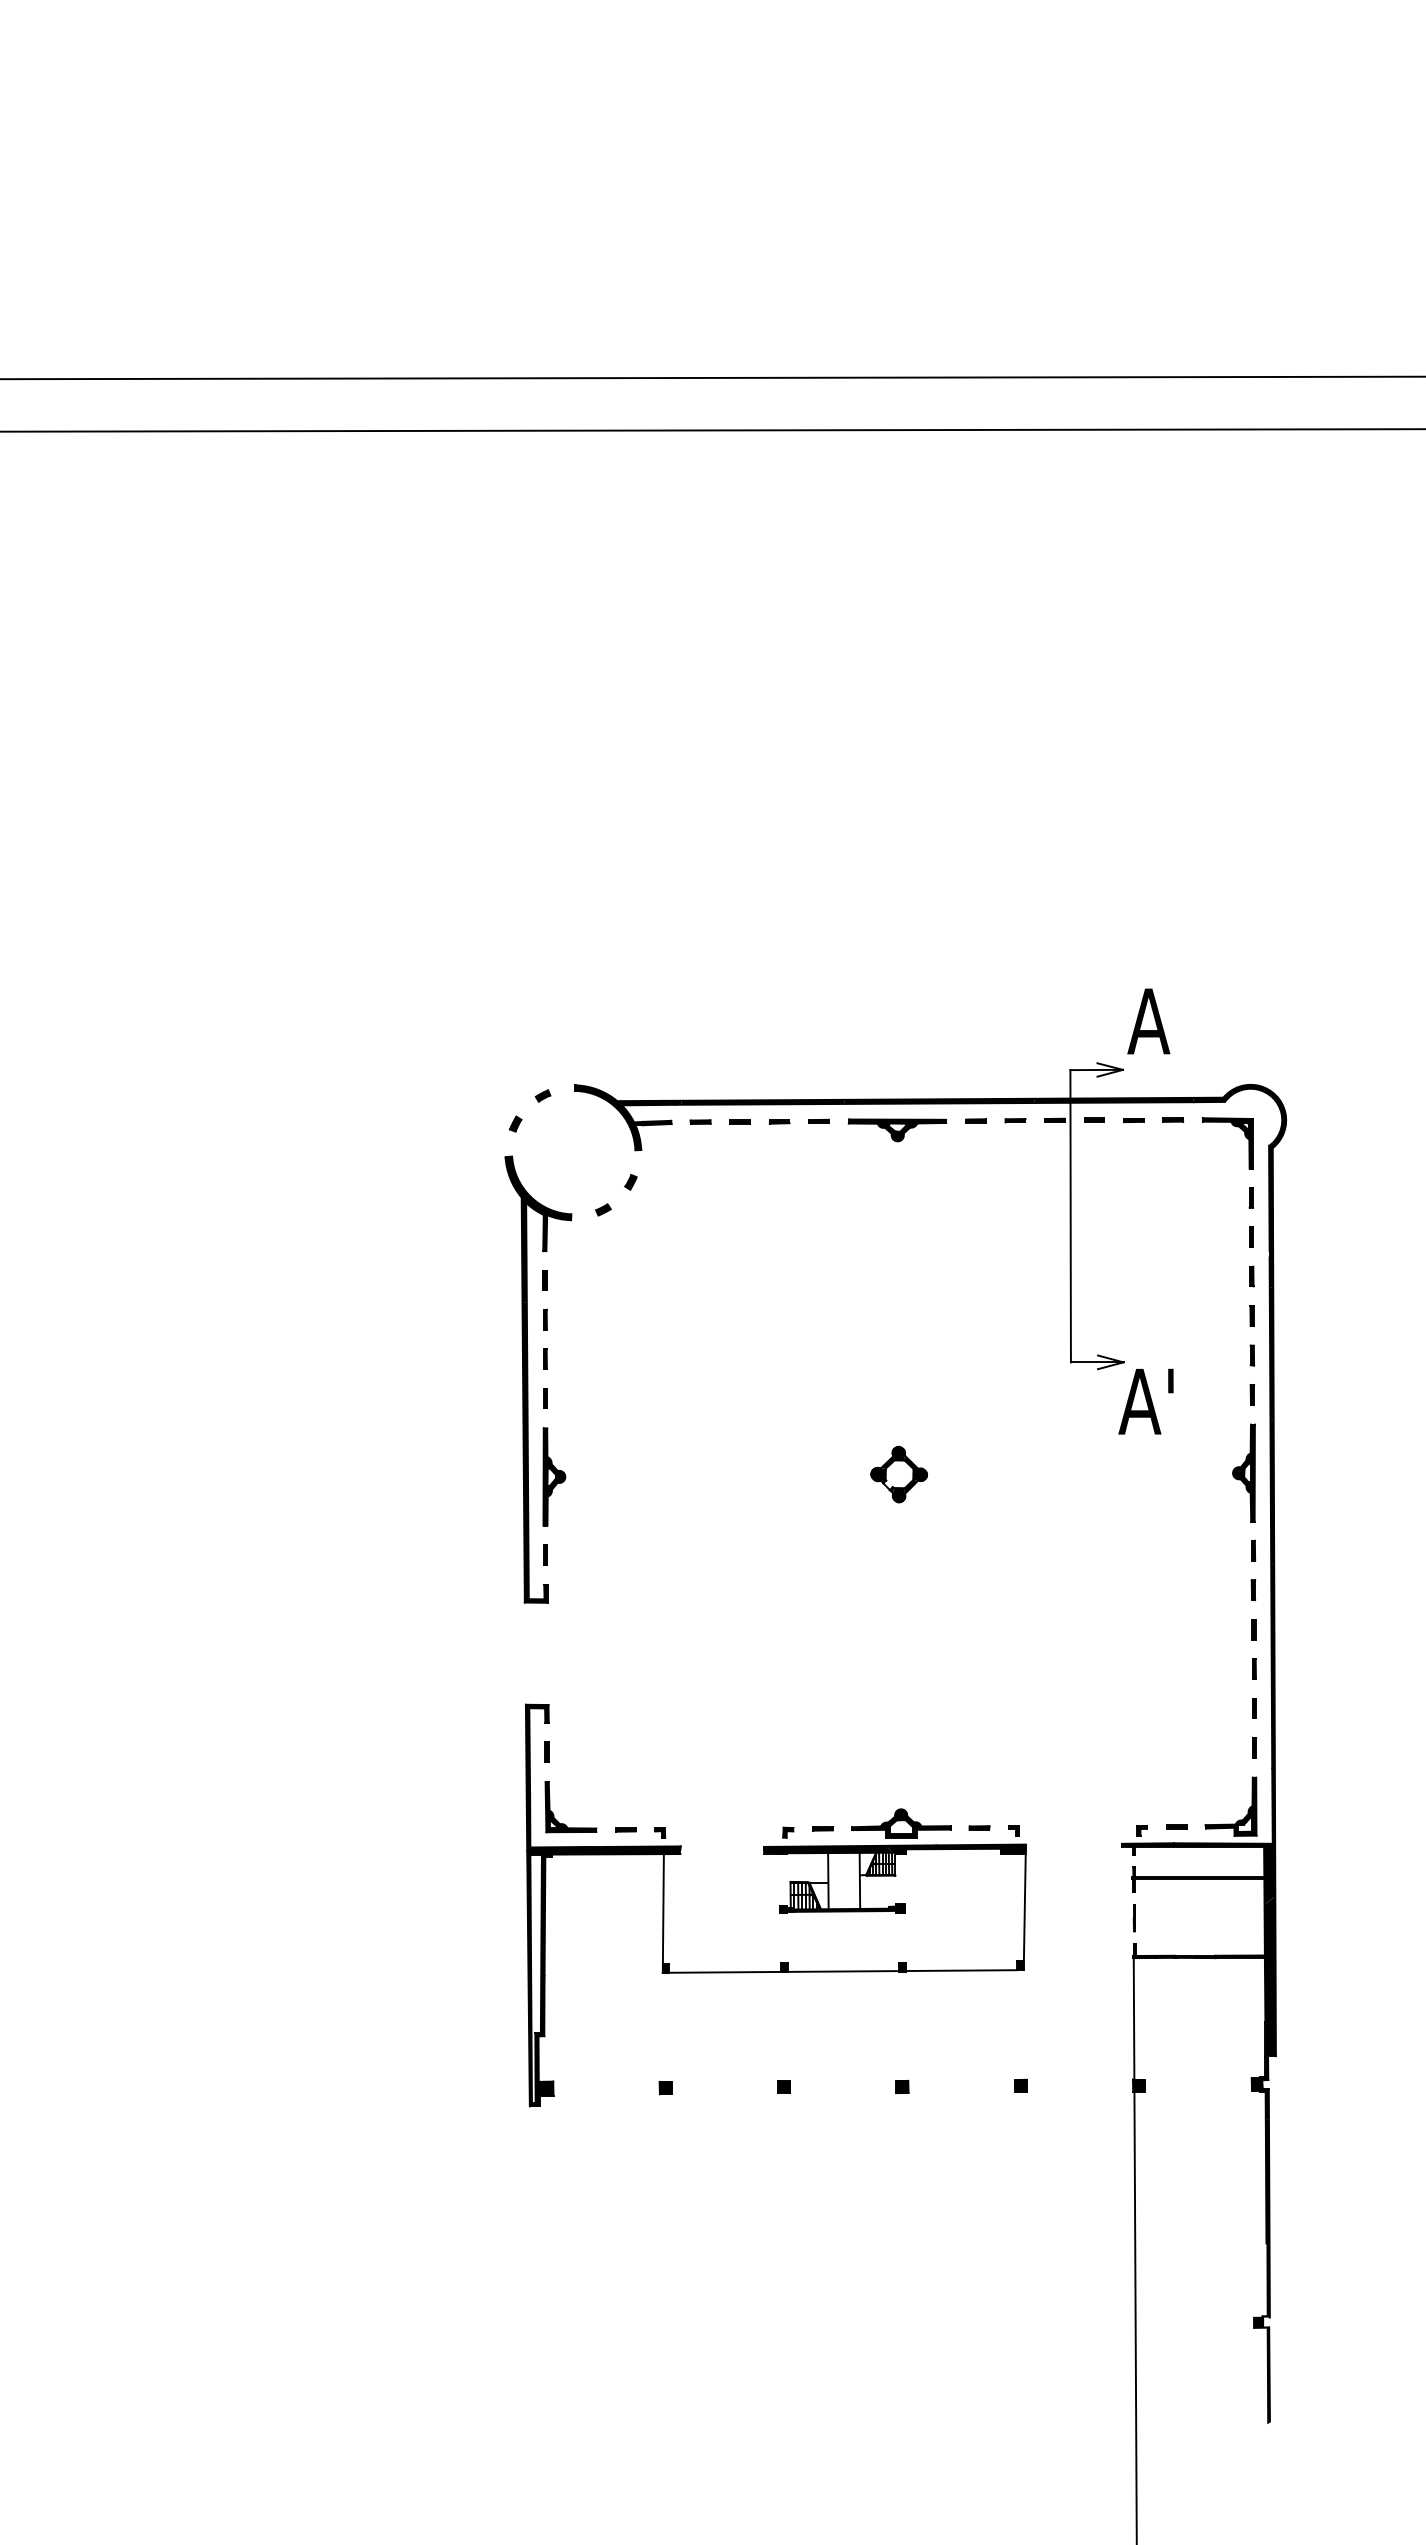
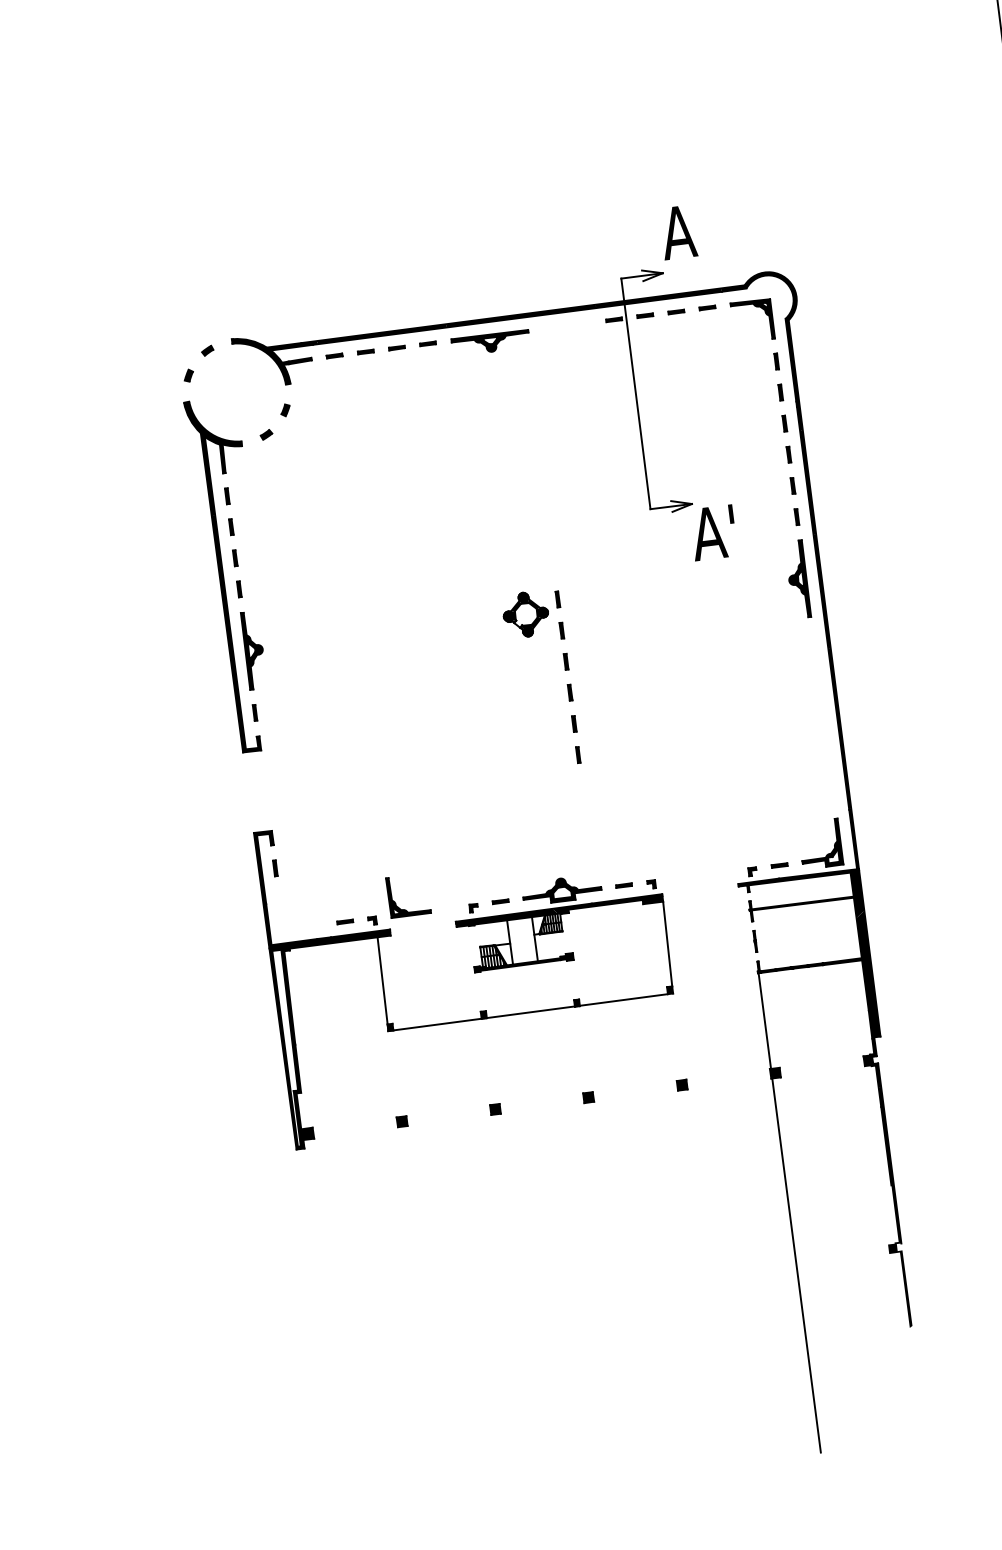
part: (986, 1120) -> (560, 326), removed
part: (1253, 1640) -> (566, 670), moved
part: (564, 1823) -> (405, 909), moved

